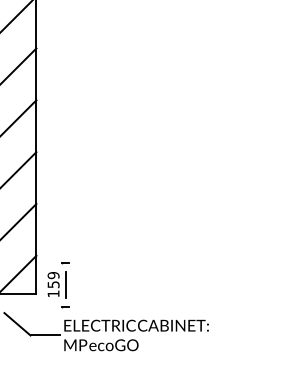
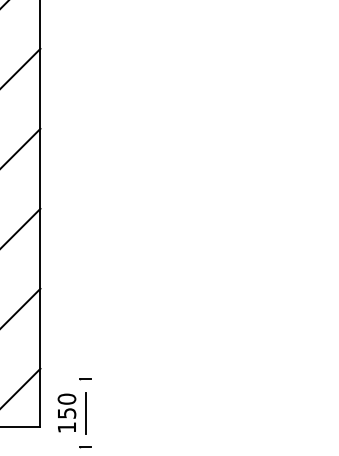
text: (53, 275) -> (66, 399), 159 -> 150

